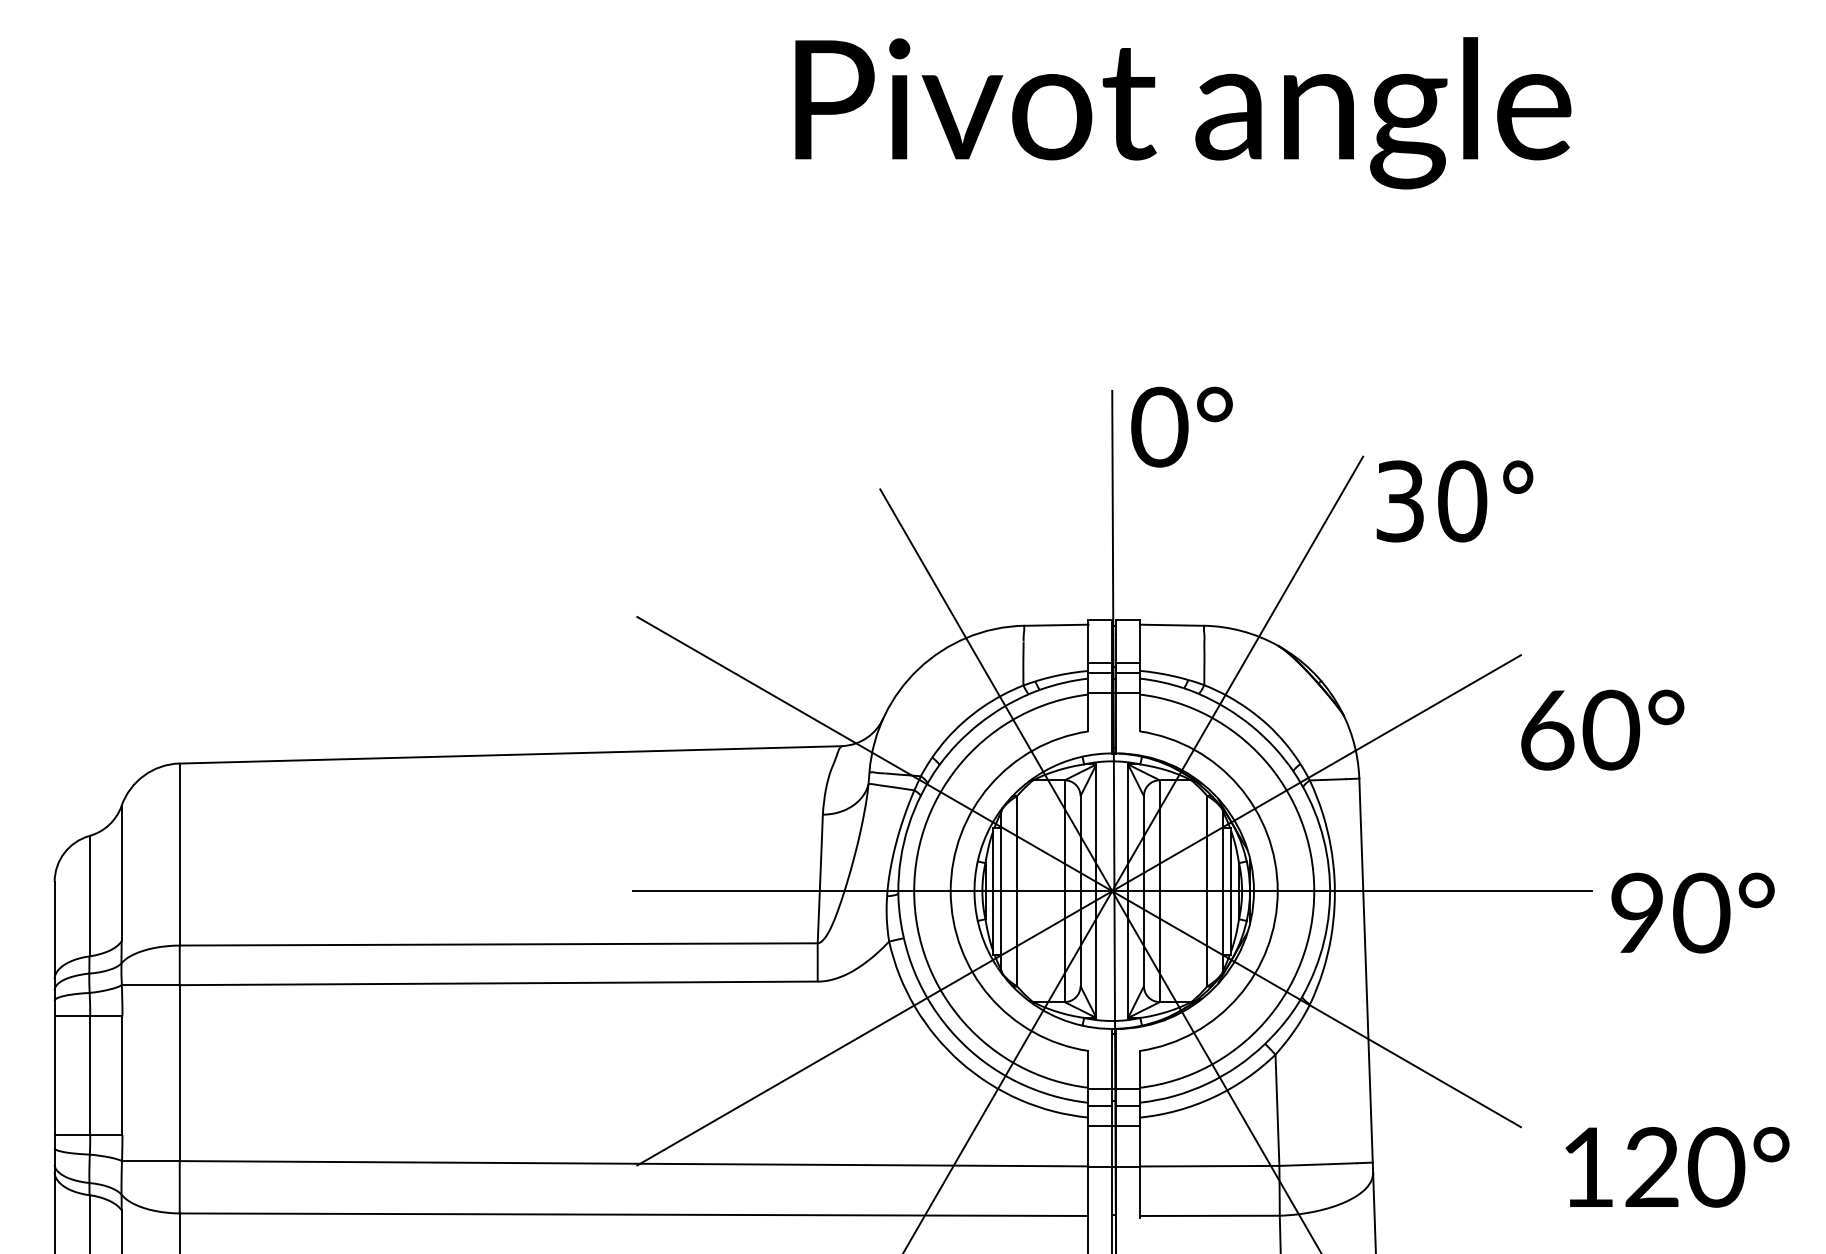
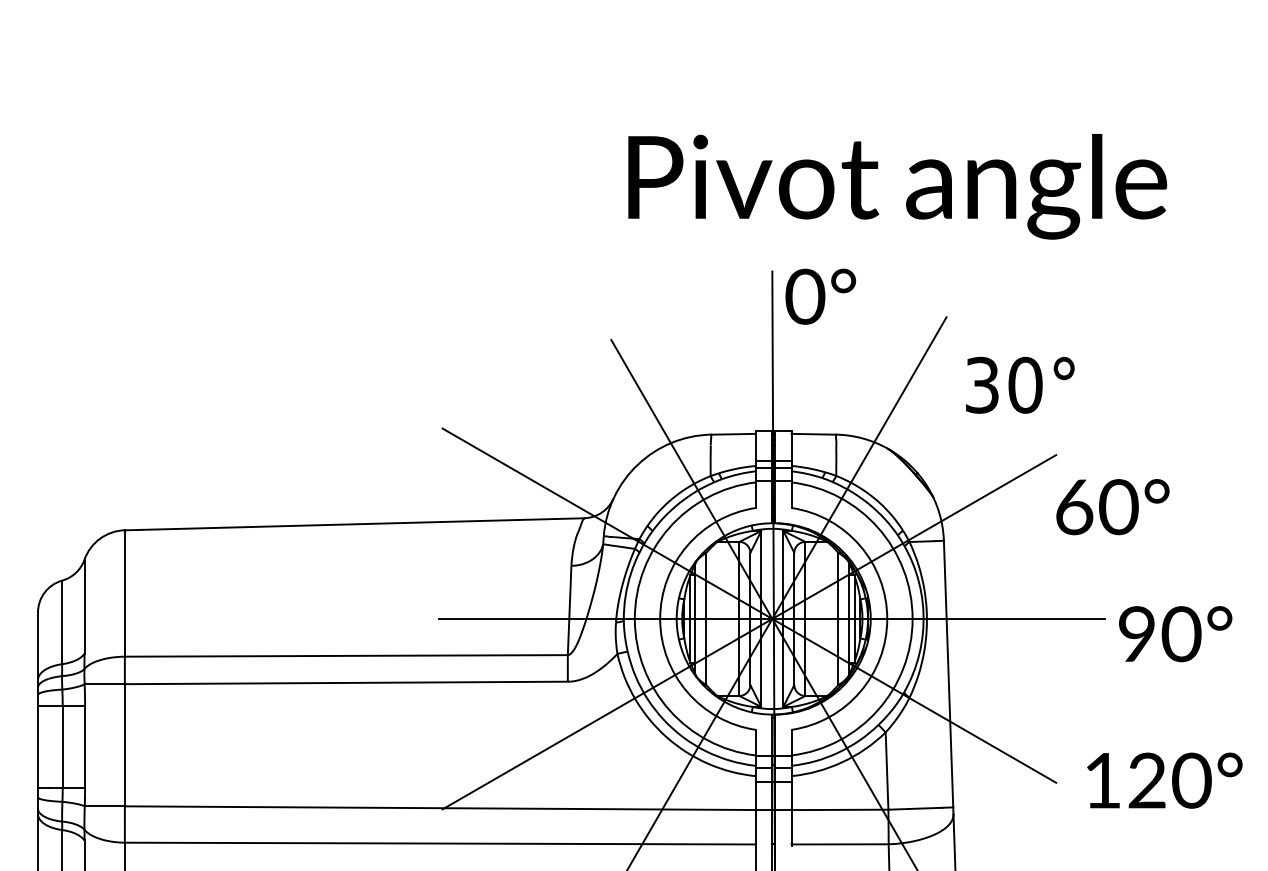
text: (1183, 112) -> (897, 186), moved
text: (1455, 500) -> (1020, 384), moved
text: (1677, 1167) -> (1164, 780), moved

